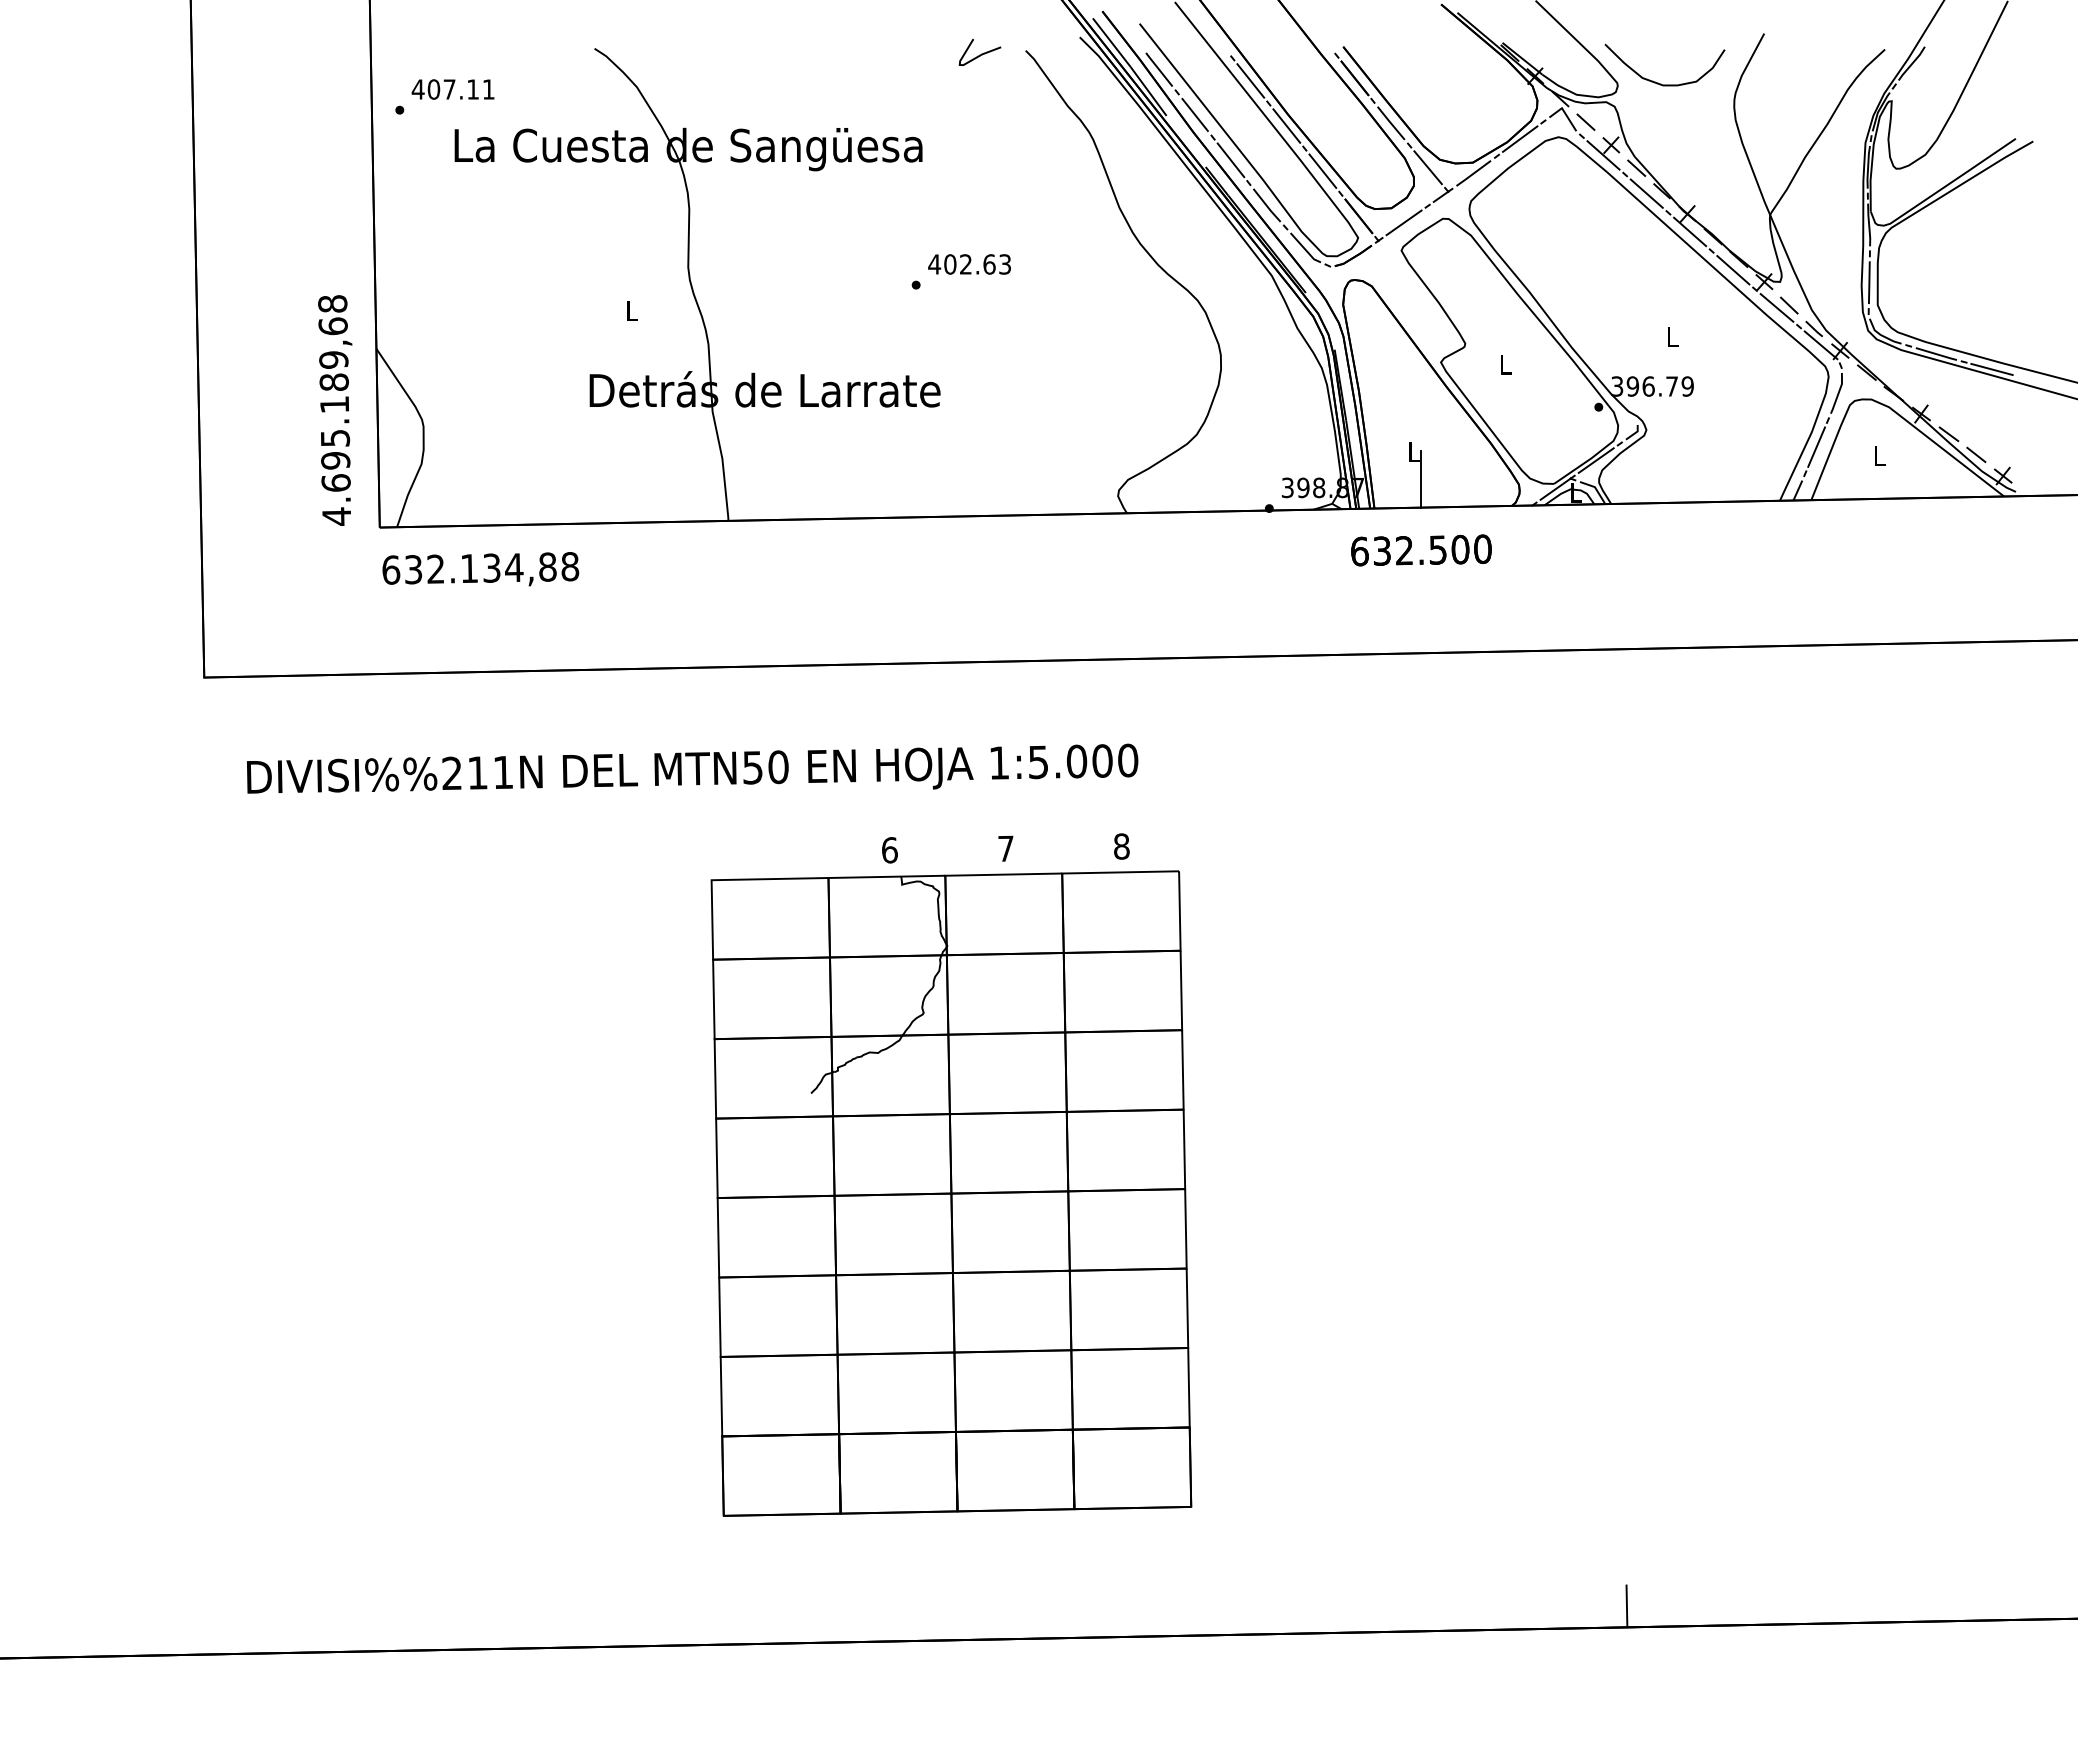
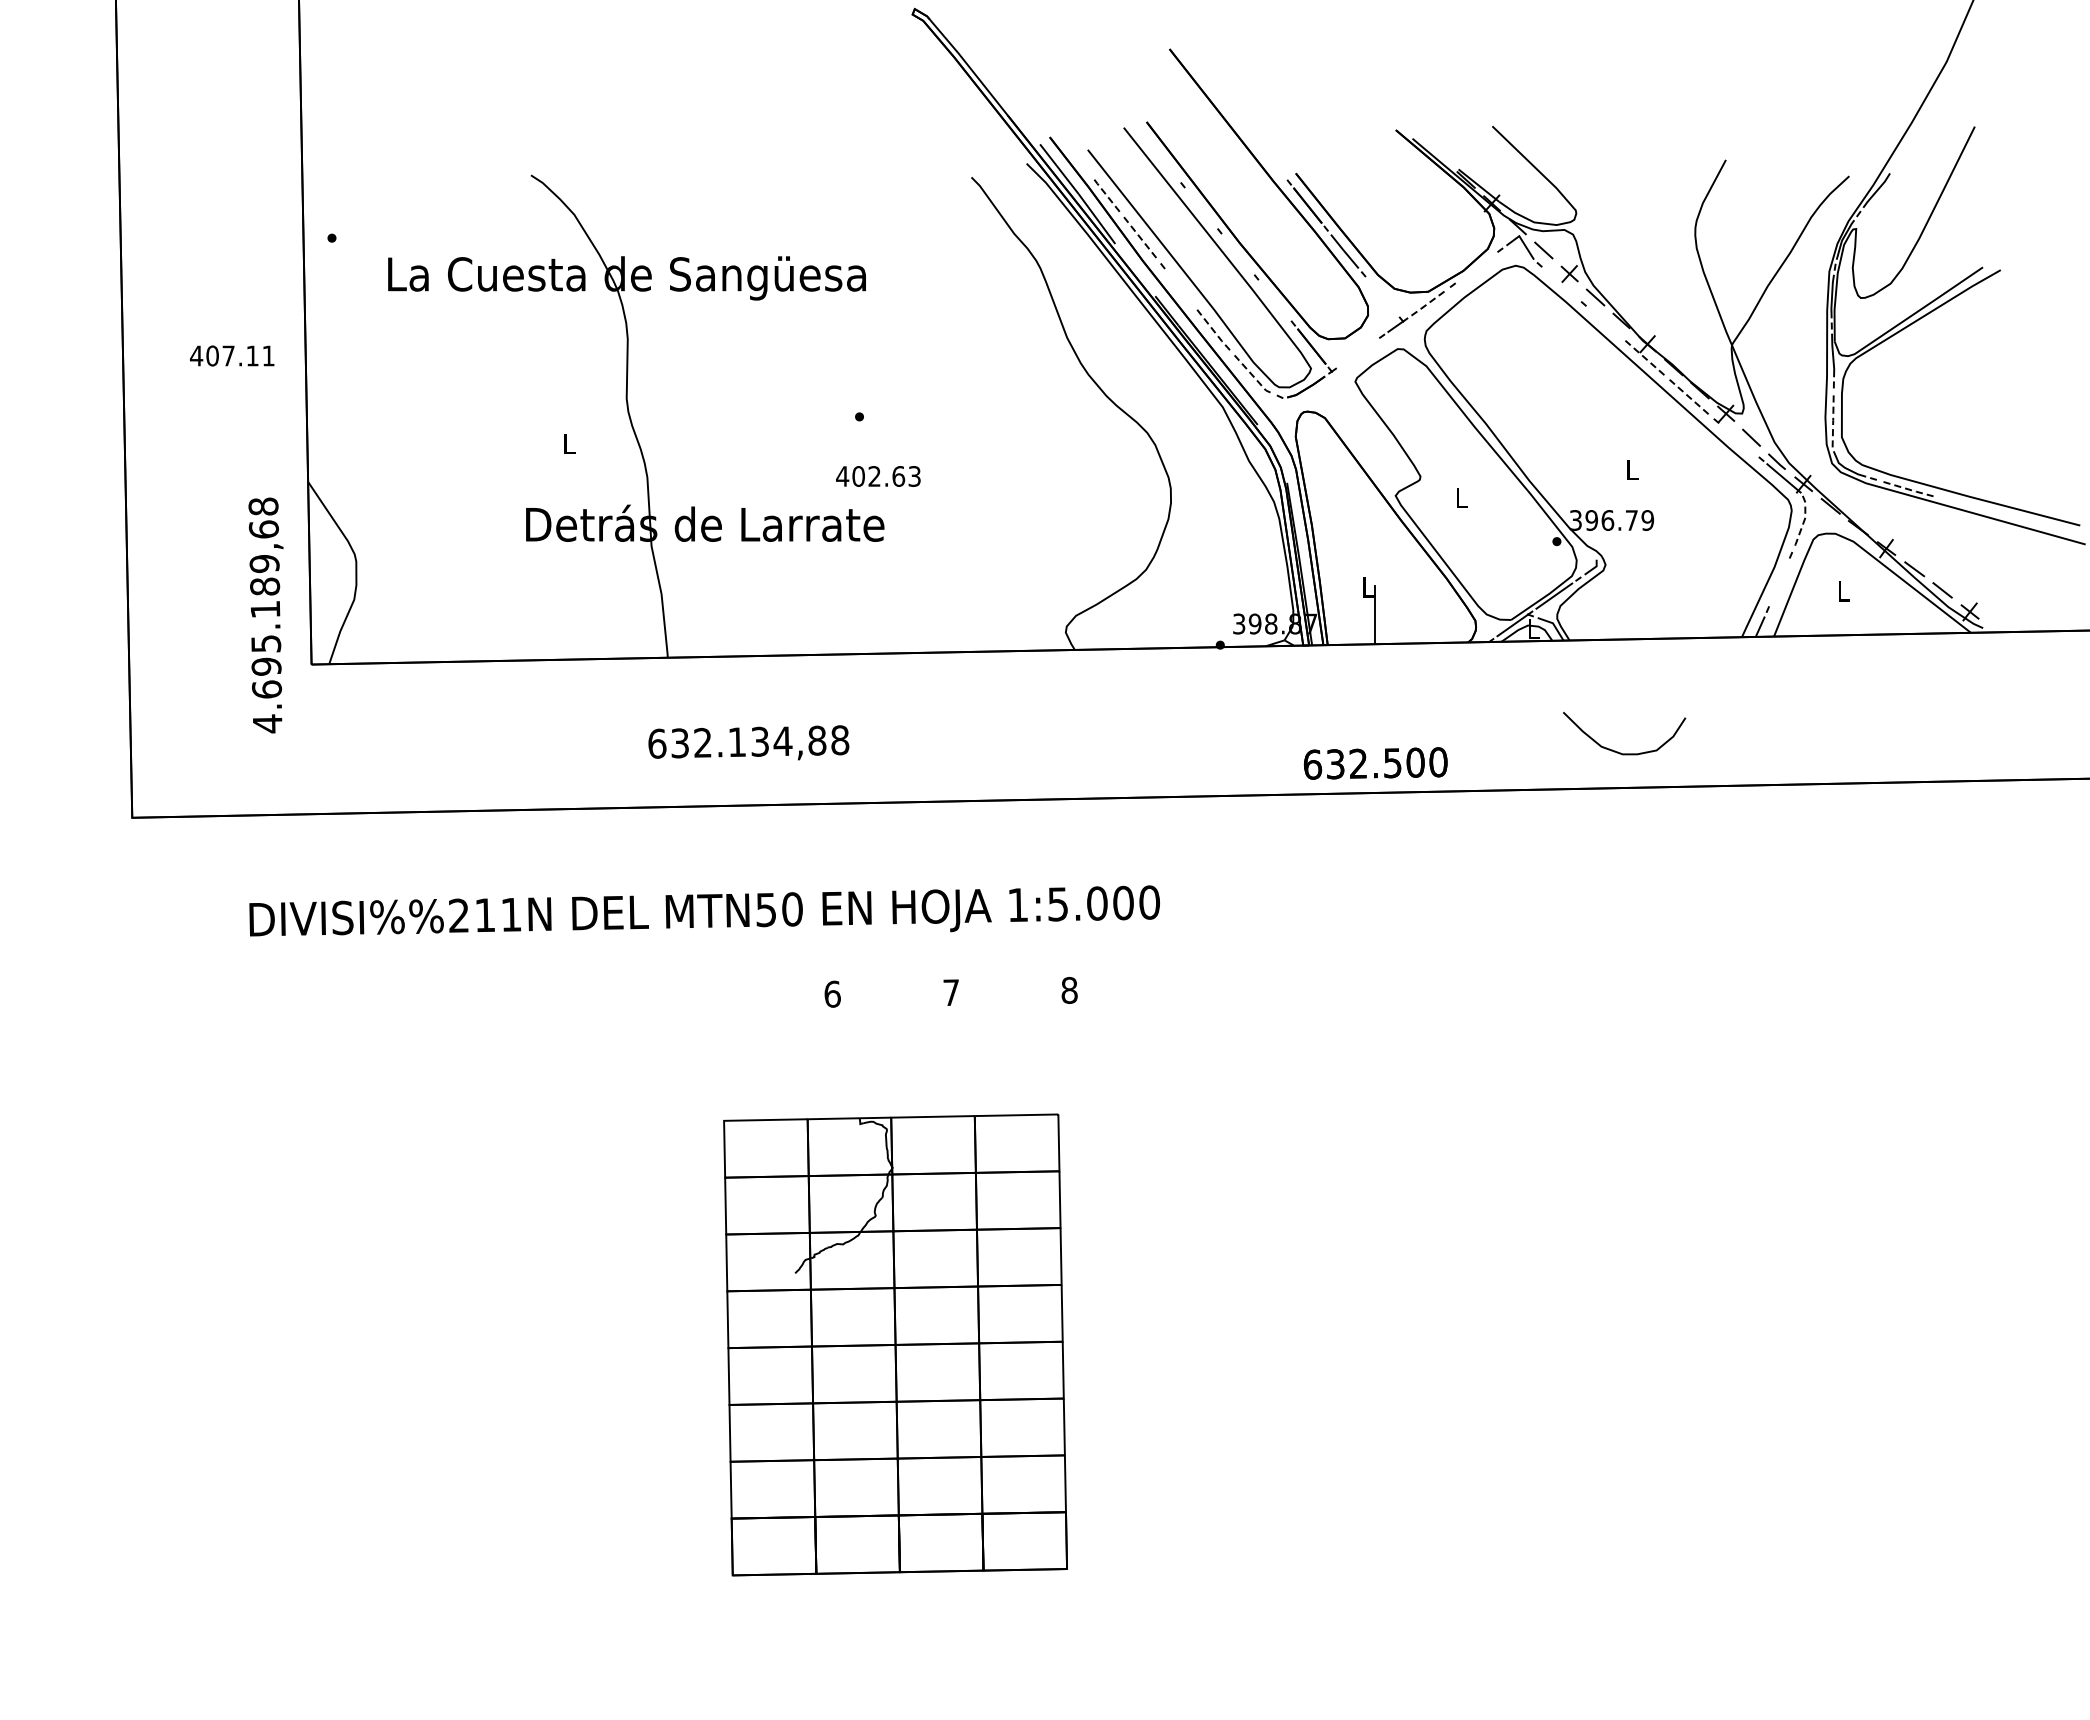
curve: (981, 53) -> (926, 180), removed
line: (1158, 69) -> (1107, 196), solid -> dashed
line: (1250, 80) -> (1201, 207), removed
curve: (1658, 82) -> (1617, 751), moved
text: (452, 89) -> (231, 355), moved
line: (1196, 116) -> (1145, 244), solid -> dashed
line: (1286, 125) -> (1237, 253), removed
line: (1520, 138) -> (1476, 267), removed
line: (1603, 155) -> (1561, 284), removed
line: (1230, 160) -> (1180, 289), removed
line: (1427, 167) -> (1381, 296), removed
line: (1322, 170) -> (1274, 299), removed
line: (1473, 173) -> (1428, 302), solid -> dashed
line: (1646, 193) -> (1605, 323), removed
line: (1267, 206) -> (1218, 336), solid -> dashed
line: (1403, 222) -> (1357, 352), removed
line: (1690, 232) -> (1650, 363), solid -> dashed
line: (1305, 249) -> (1257, 380), solid -> dashed
text: (969, 264) -> (878, 476), moved
line: (1733, 270) -> (1694, 401), solid -> dashed
line: (1869, 282) -> (1833, 414), solid -> dashed
line: (1776, 307) -> (1738, 439), removed
line: (1936, 354) -> (1901, 487), solid -> dashed
line: (1991, 369) -> (1958, 503), removed
line: (1838, 394) -> (1801, 528), solid -> dashed
text: (335, 410) -> (266, 615), moved
line: (1816, 446) -> (1779, 581), removed
text: (1421, 550) -> (1375, 763), moved
text: (480, 569) -> (748, 743), moved
text: (692, 768) -> (704, 910), moved
part: (951, 1193) -> (895, 1344), size x0.7

